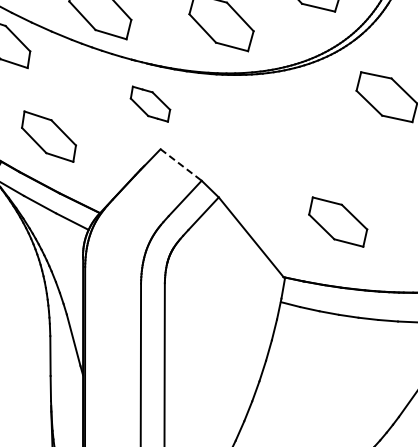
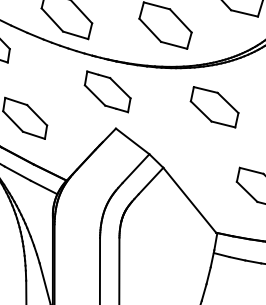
part: (150, 104) -> (107, 92), size x1.43
part: (281, 122) -> (214, 106), added
line: (181, 164) -> (132, 141), dashed -> solid

